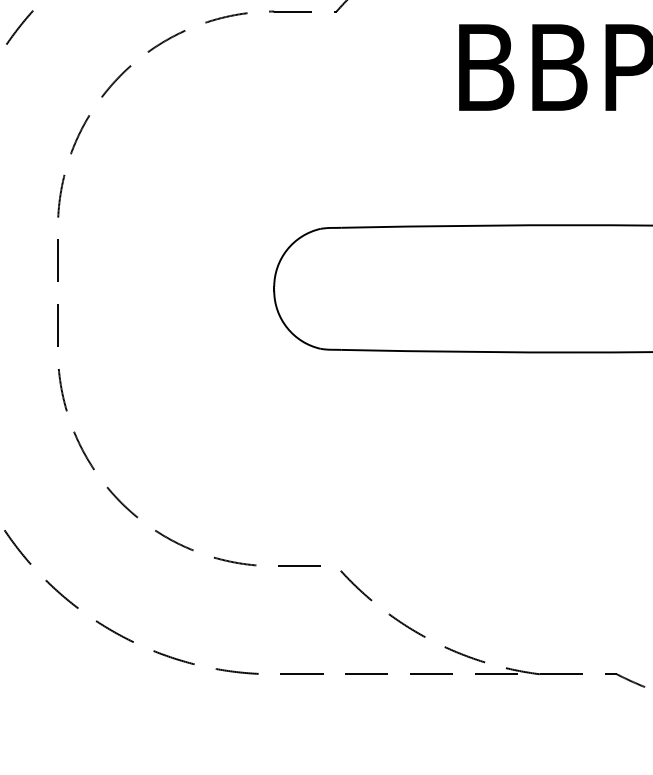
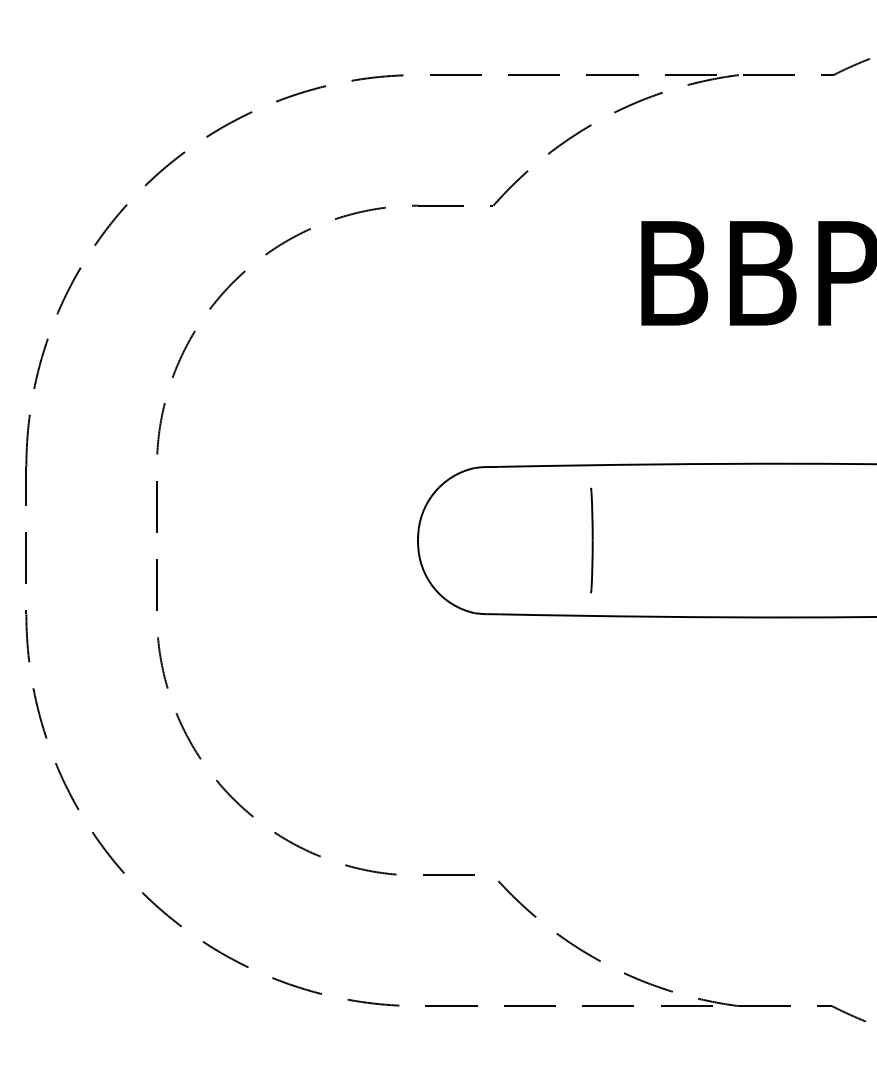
line: (417, 288) -> (591, 540), added

